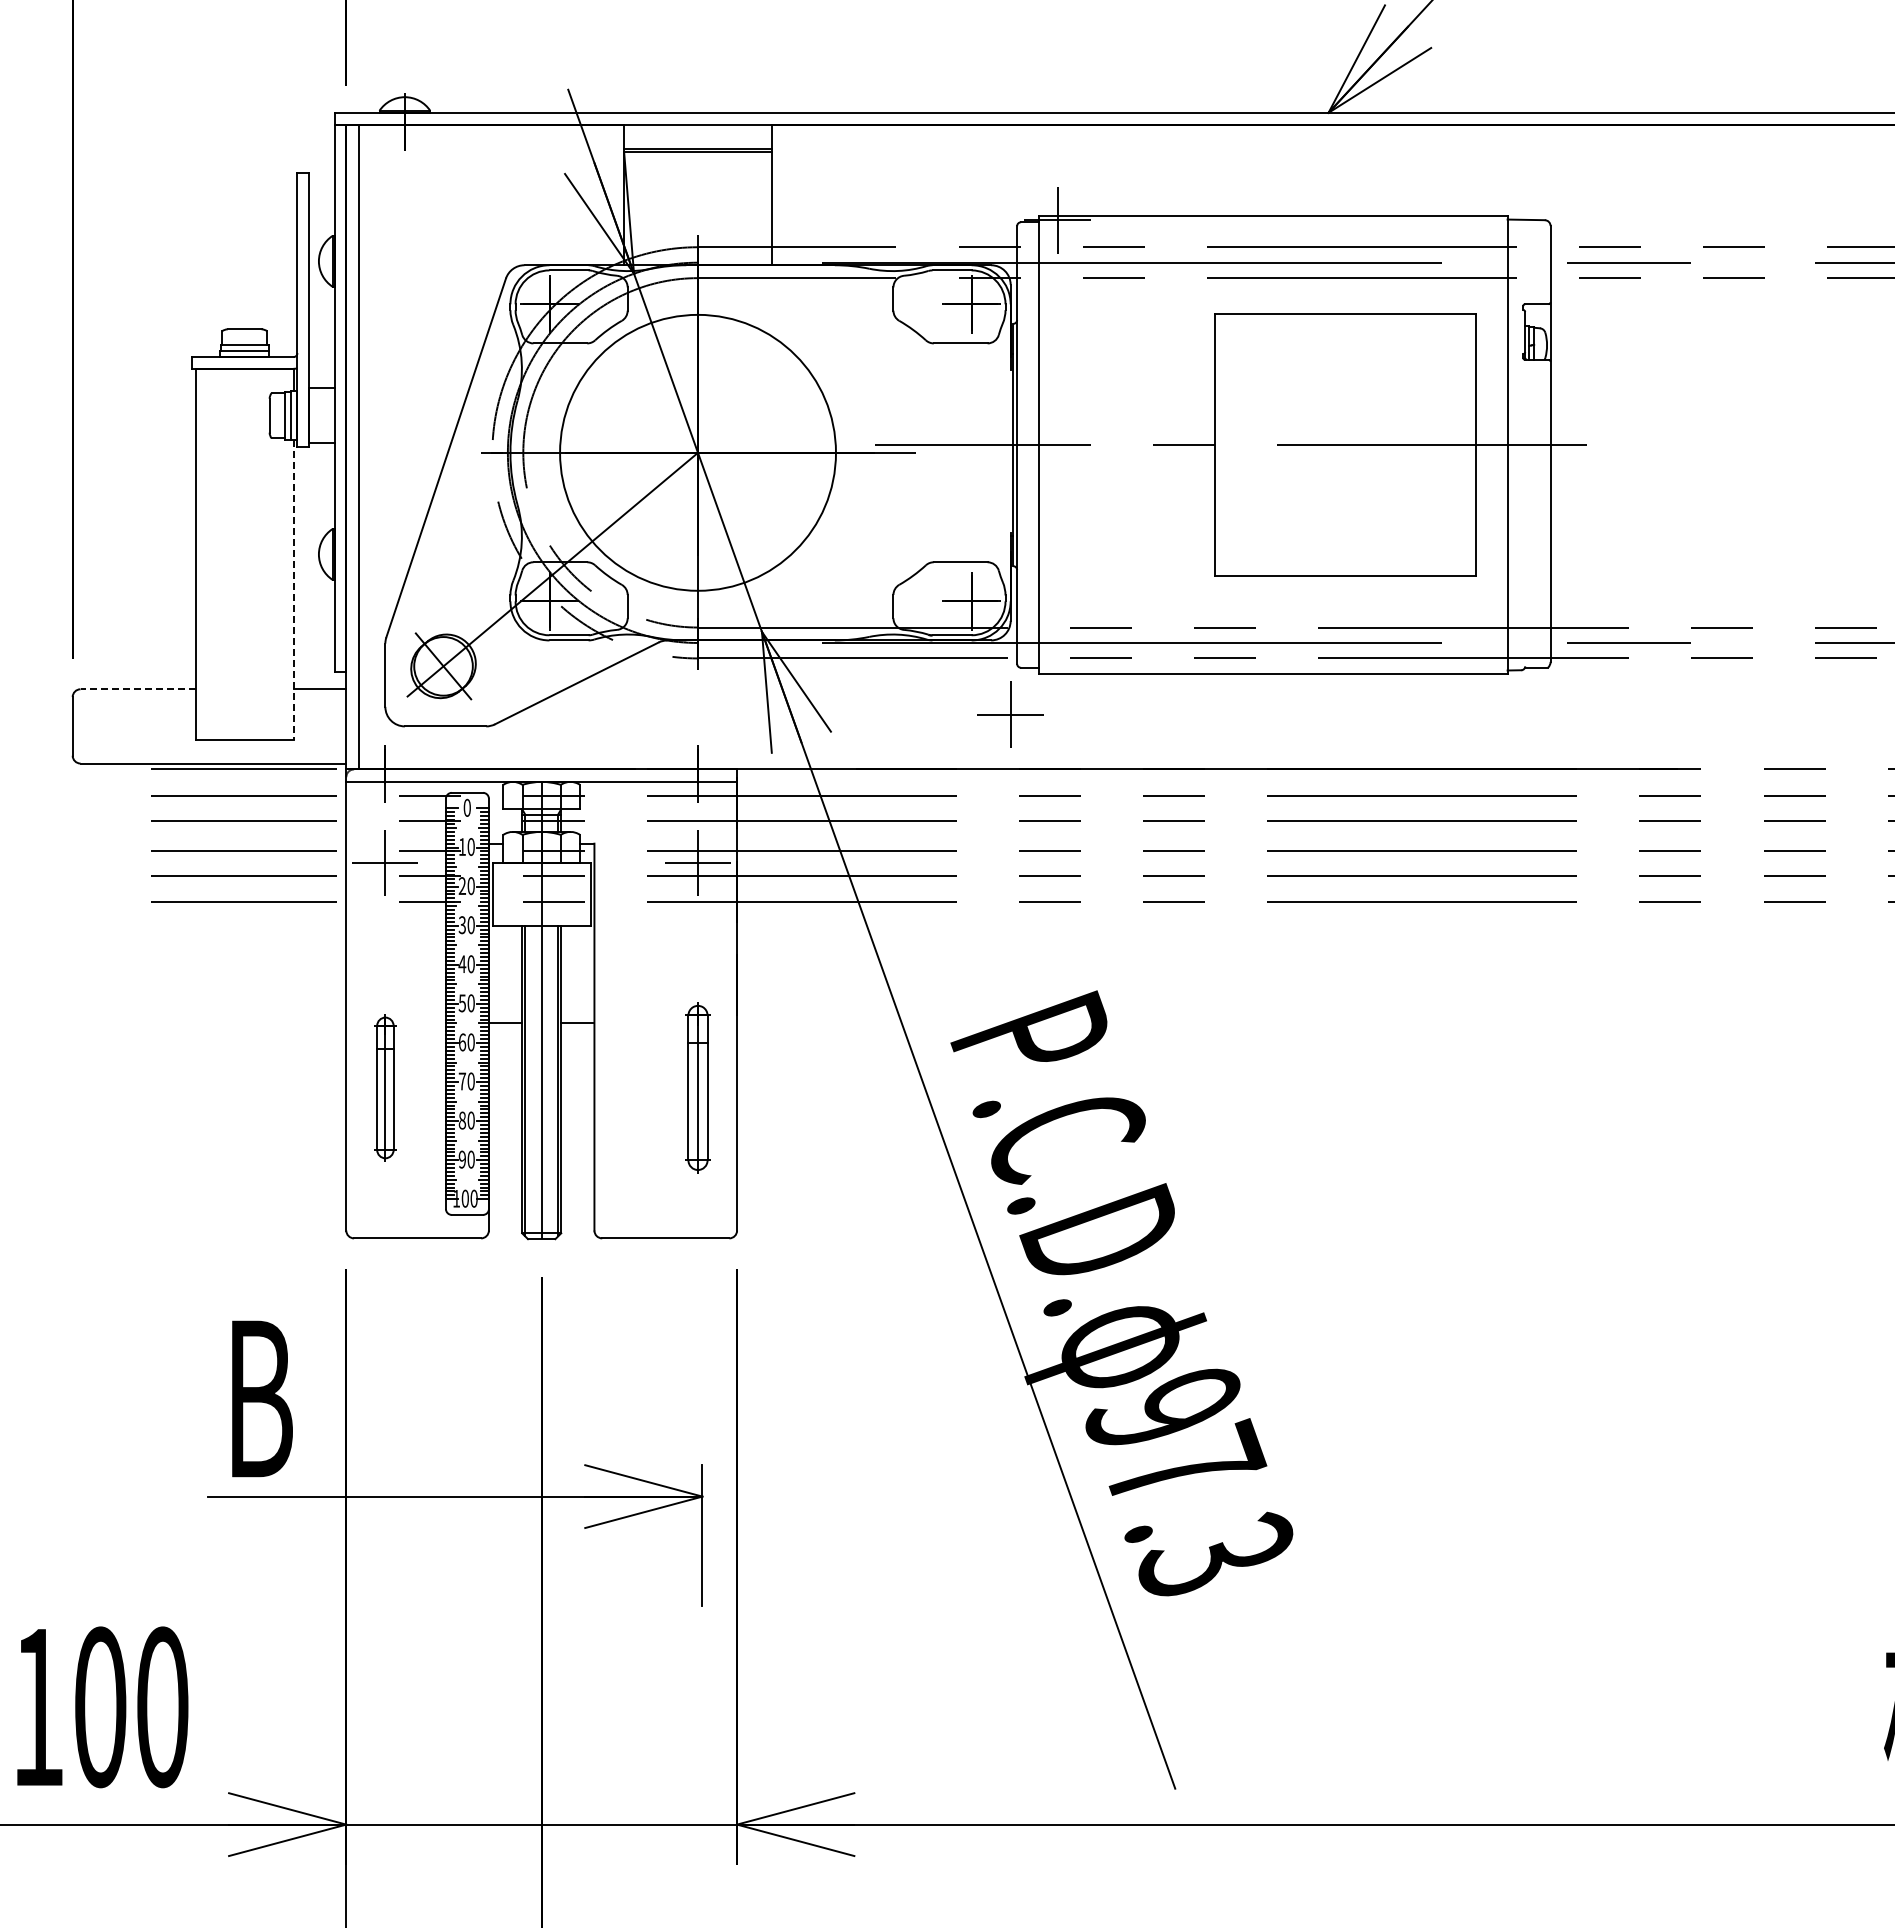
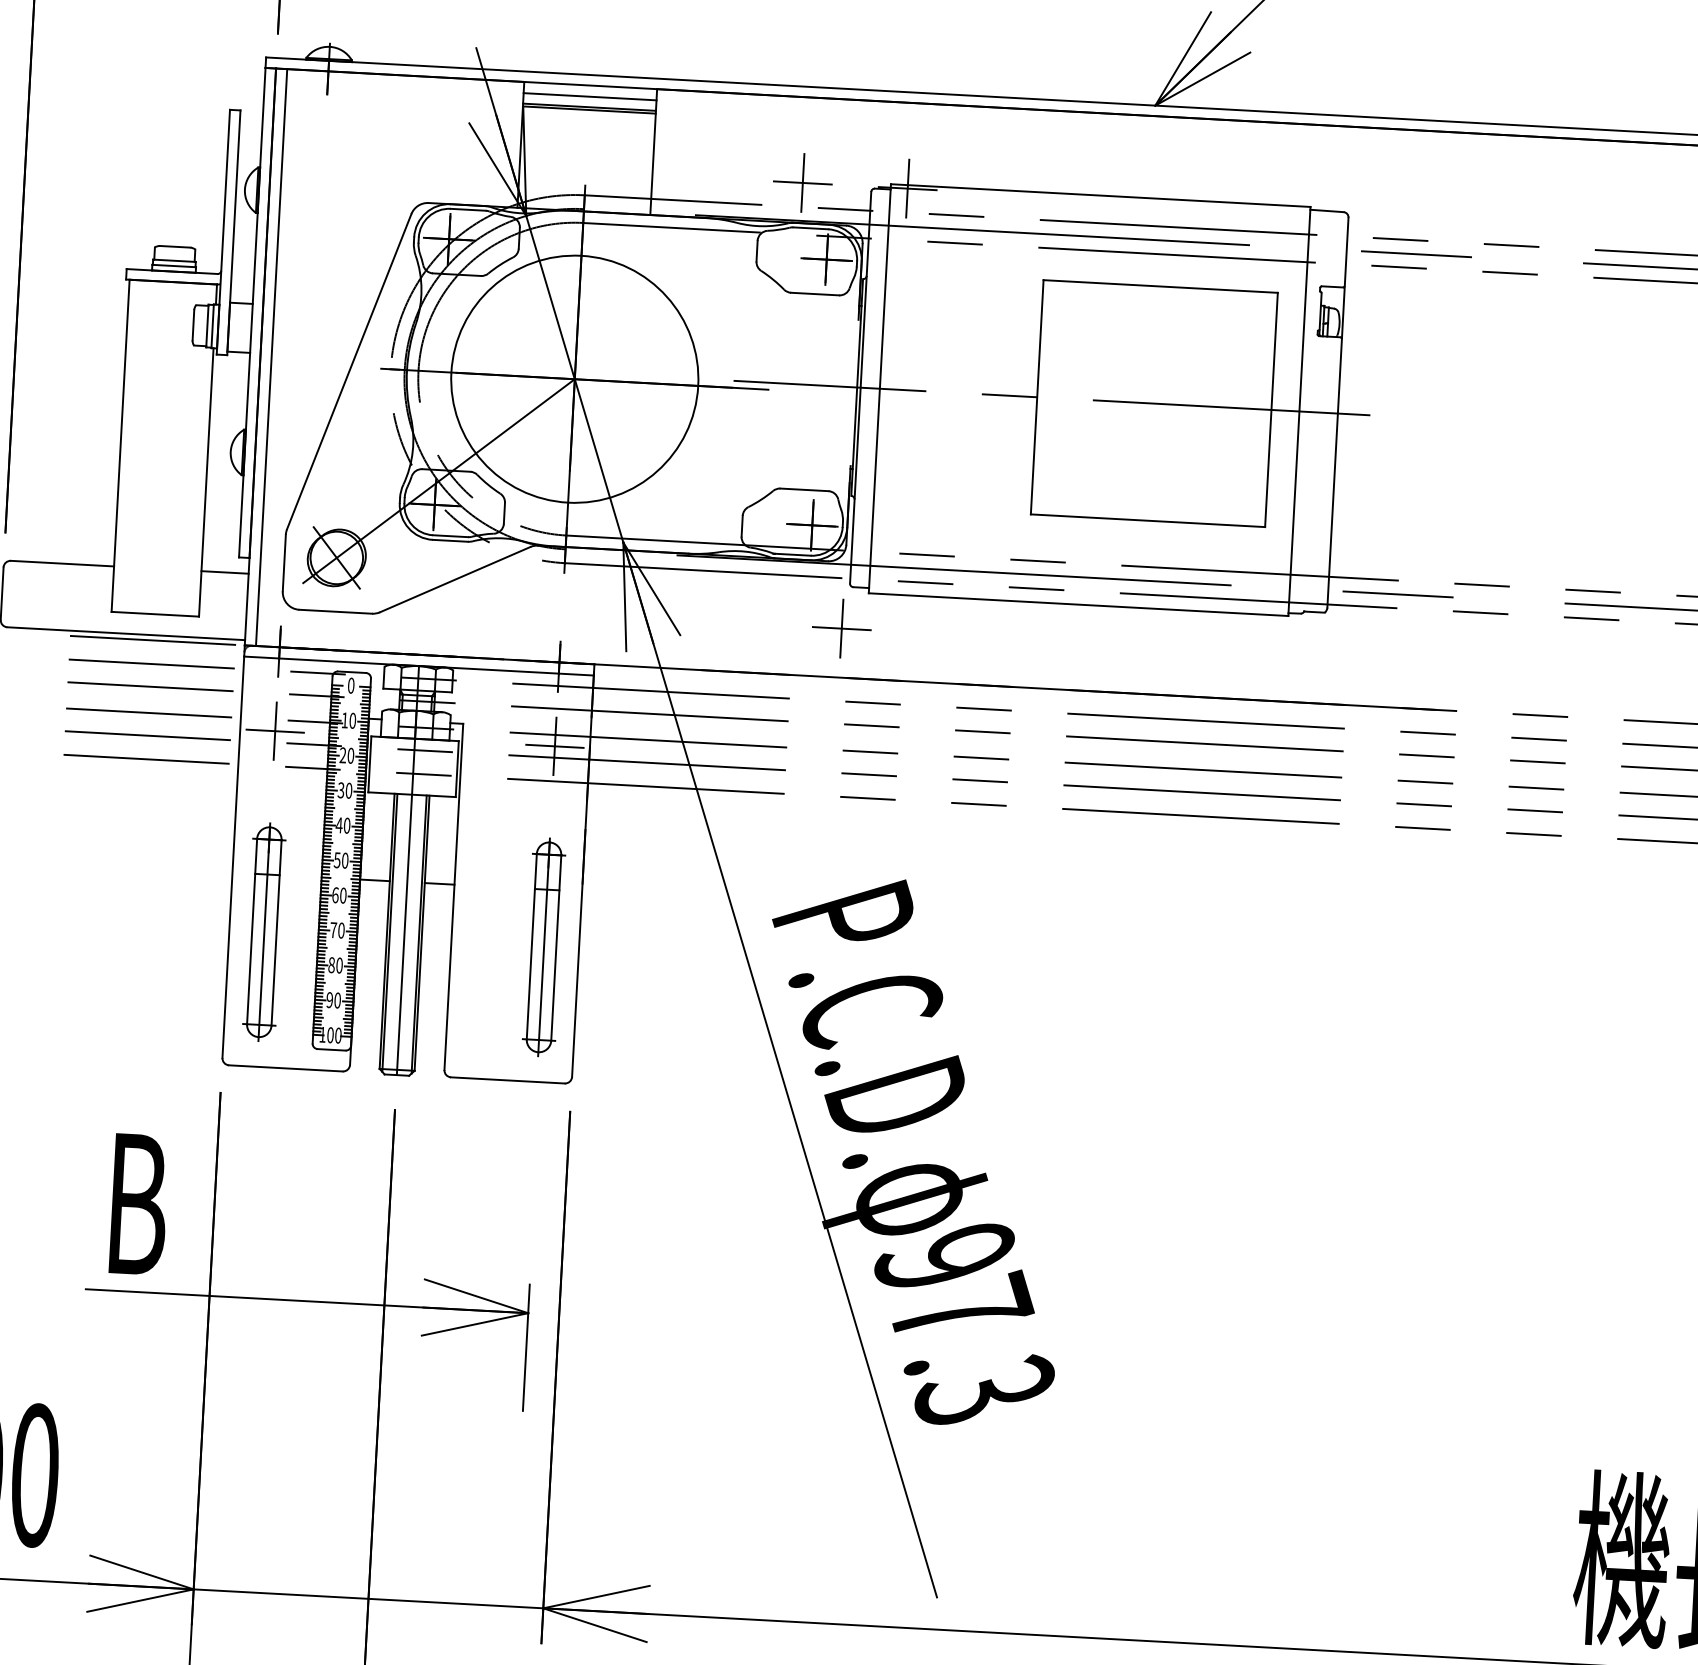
line: (697, 137) -> (589, 97), added
part: (940, 220) -> (802, 183), added
line: (293, 590) -> (206, 482), dashed -> solid
line: (138, 689) -> (62, 563), dashed -> solid
part: (385, 1087) -> (264, 931), size x1.67
part: (697, 1087) -> (543, 946), size x1.43

